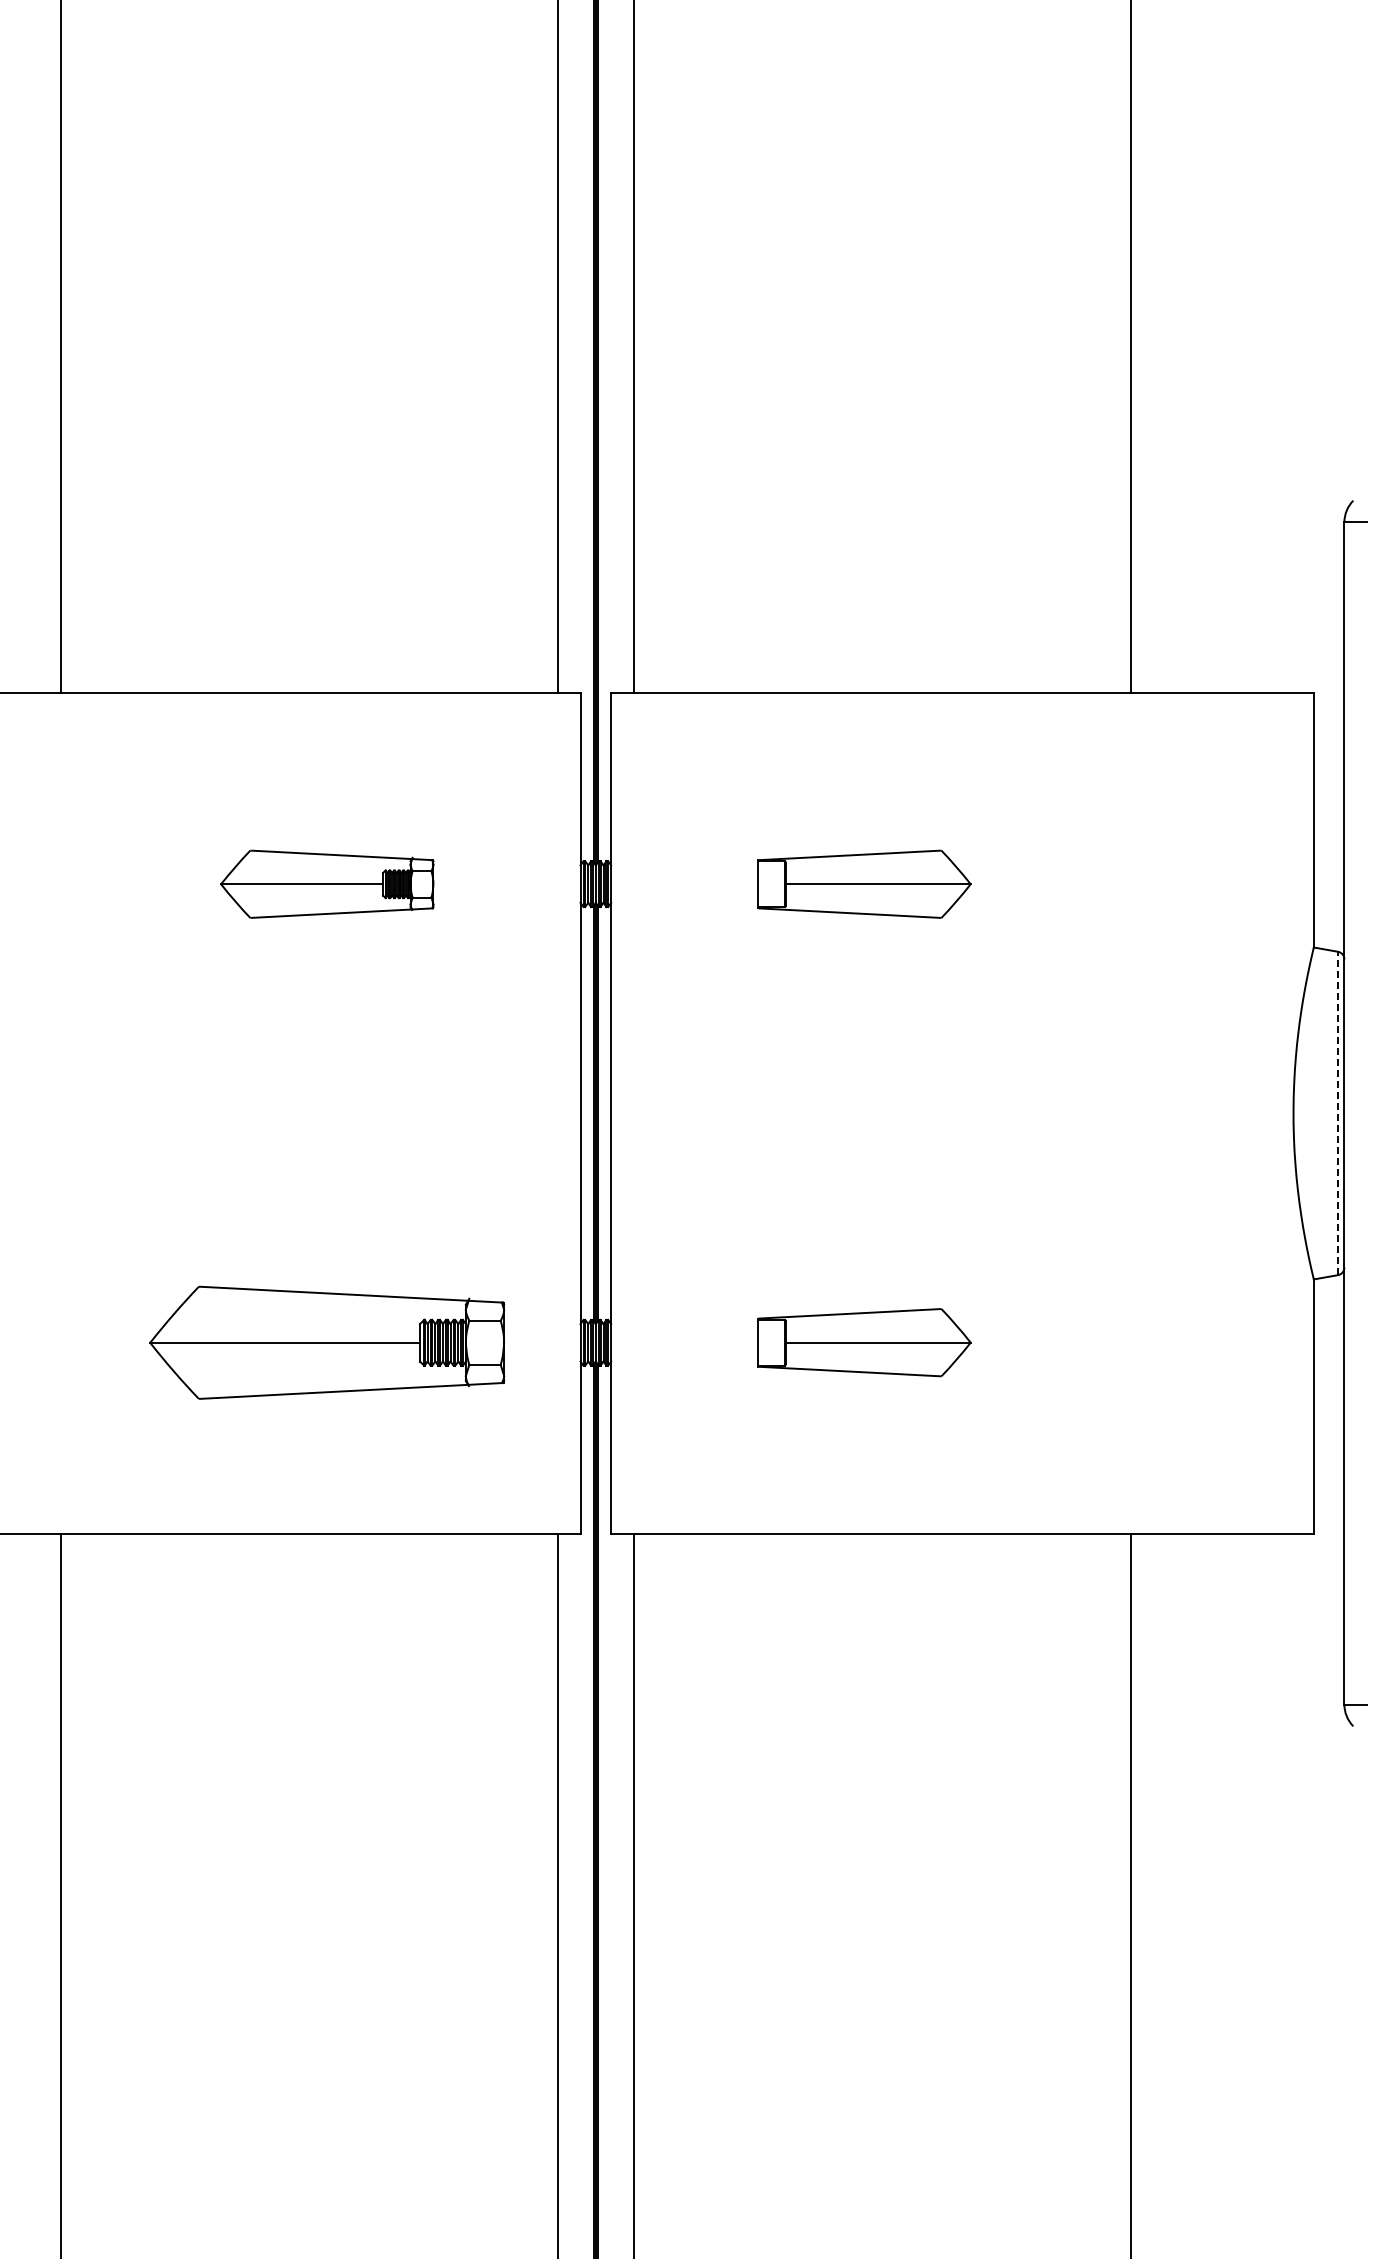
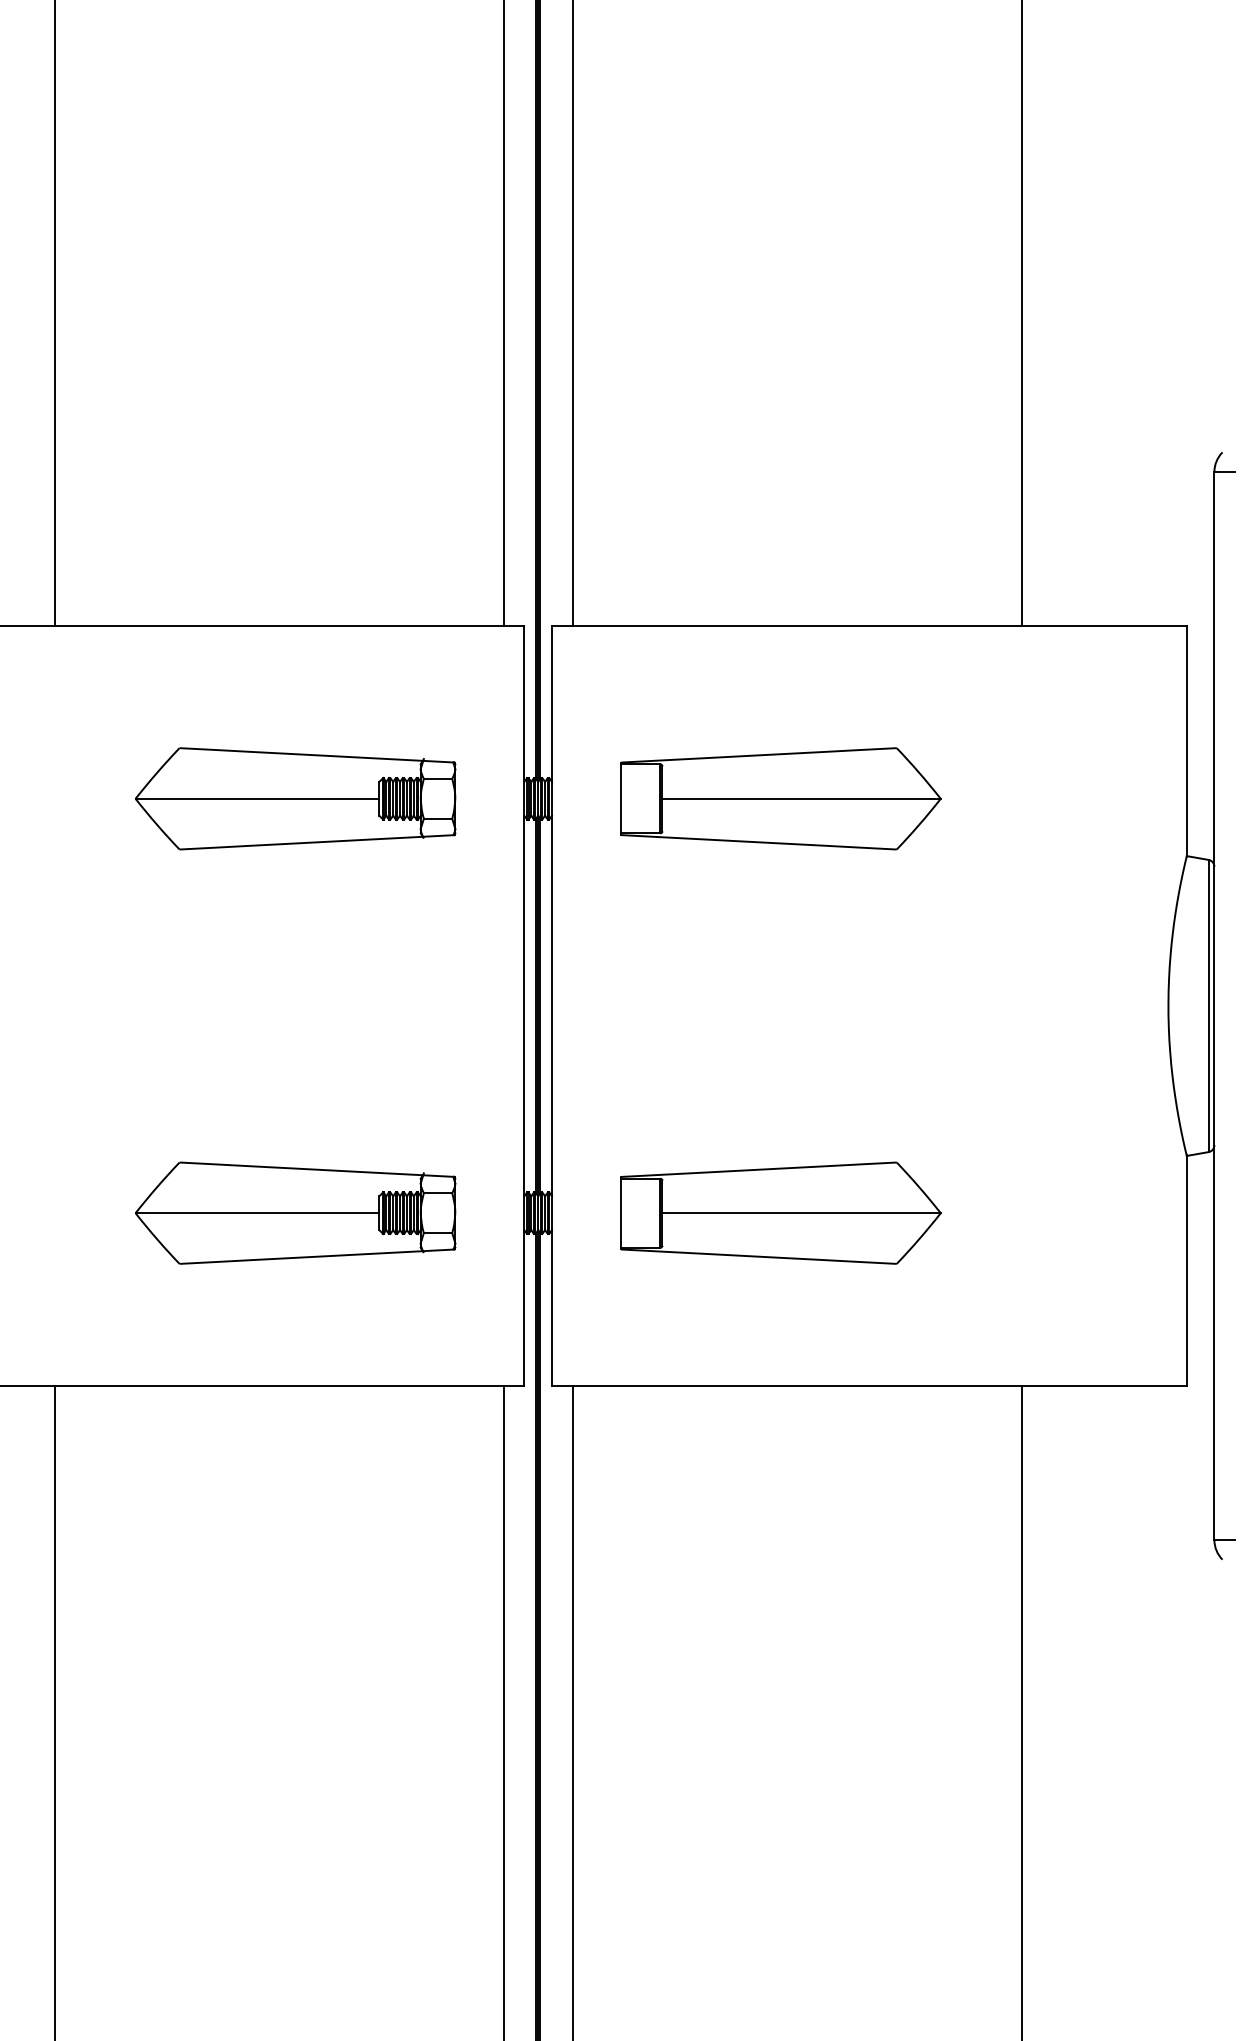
part: (327, 884) -> (295, 799), size x1.67
part: (864, 884) -> (780, 799), size x1.67
line: (1338, 1113) -> (1209, 1006), dashed -> solid
part: (864, 1342) -> (780, 1212), size x1.67

